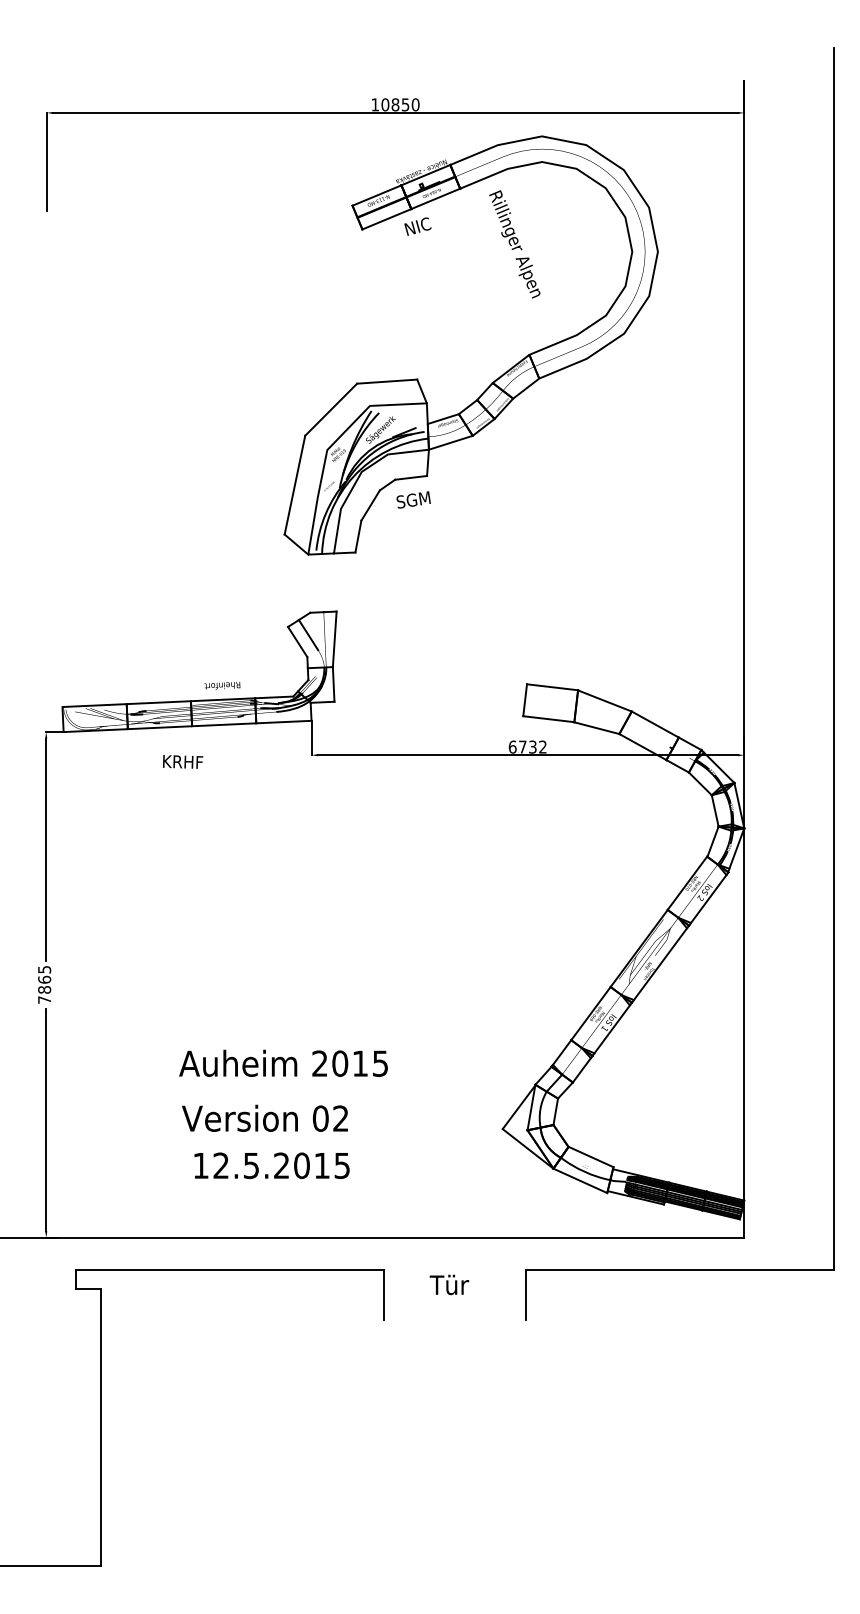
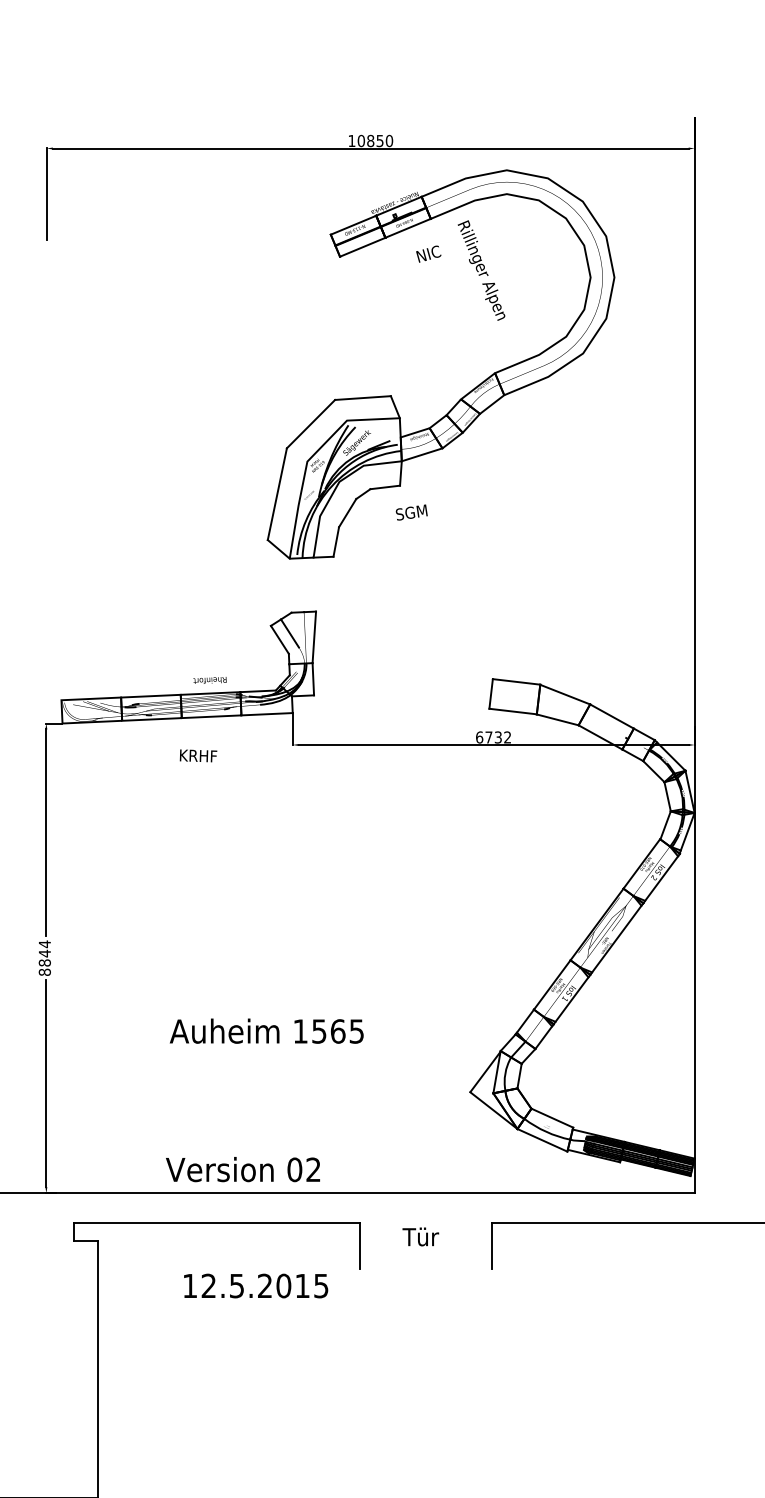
text: (417, 226) -> (428, 253), moved
text: (413, 499) -> (411, 512), moved
text: (183, 761) -> (198, 755), moved
text: (44, 984) -> (44, 957), 7865 -> 8844
text: (340, 1063) -> (319, 1031), 2015 -> 1565
text: (264, 1117) -> (242, 1168), moved
text: (271, 1165) -> (255, 1285), moved

